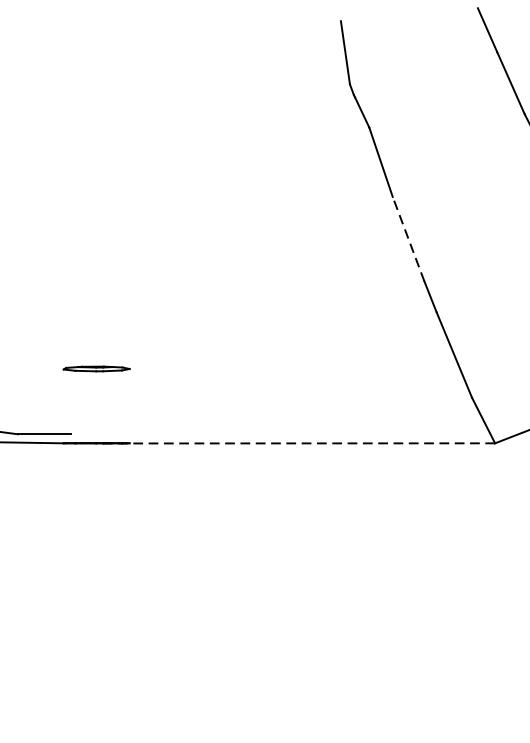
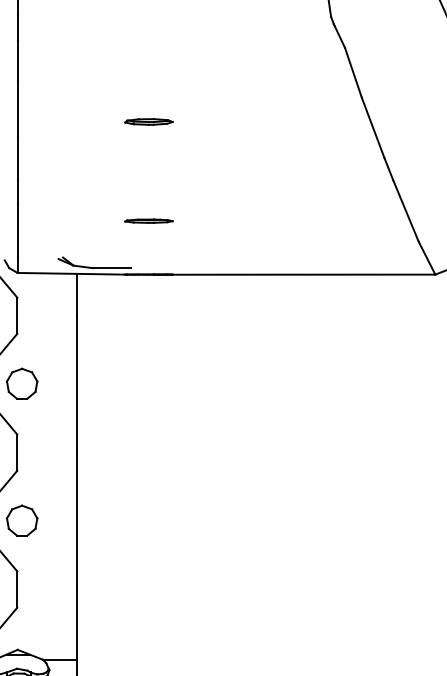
part: (95, 230) -> (148, 121), added
line: (409, 238) -> (373, 127), dashed -> solid
line: (299, 443) -> (294, 274), dashed -> solid

